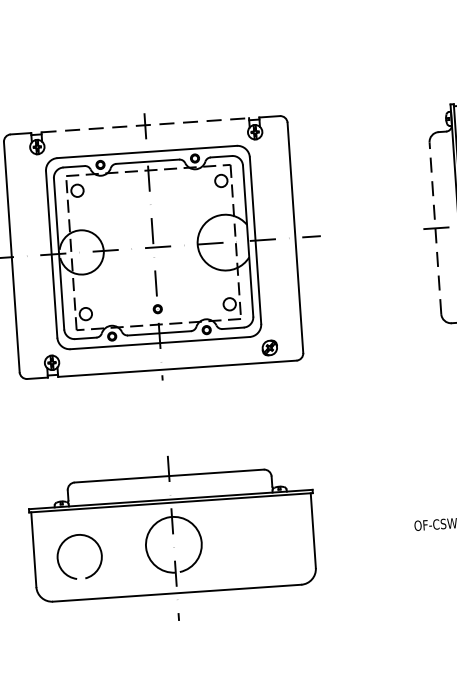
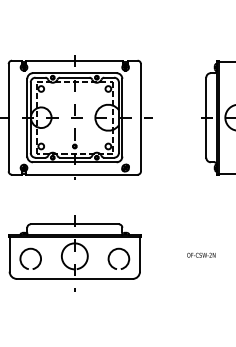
line: (146, 124) -> (75, 60), dashed -> solid
line: (435, 227) -> (206, 117), dashed -> solid
arc: (254, 530) -> (112, 252), added

